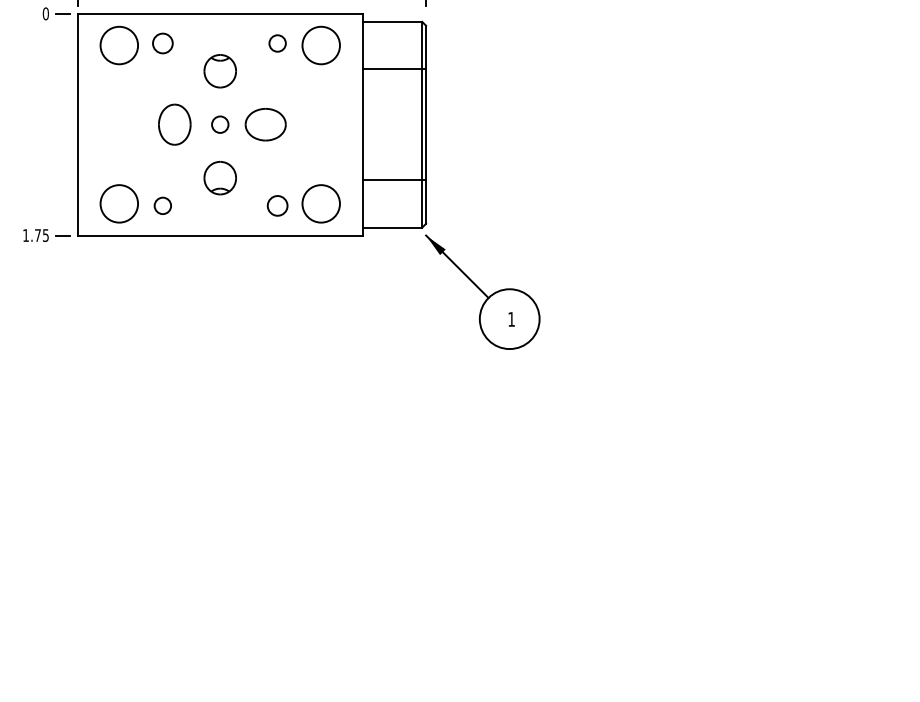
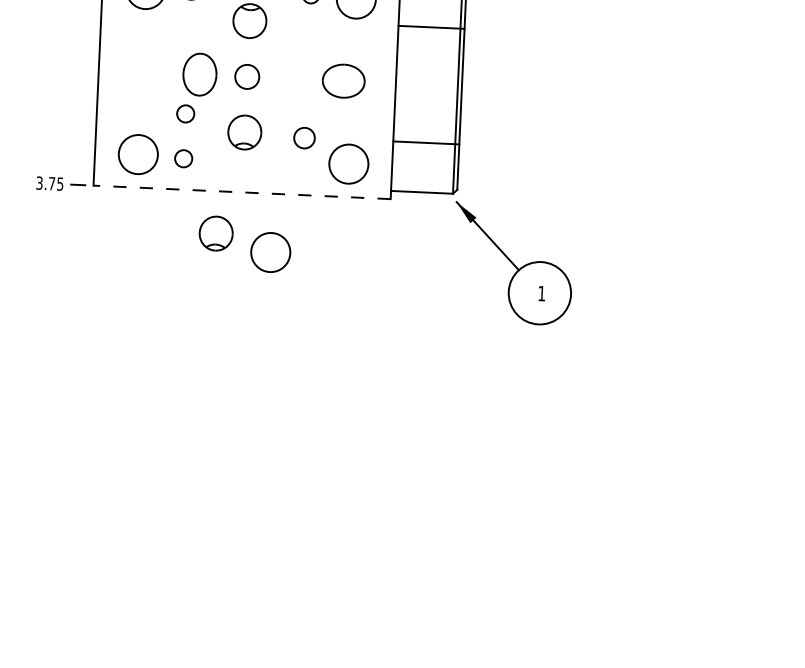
circle: (220, 124) -> (247, 76), size x1.4
part: (265, 124) -> (343, 80), moved
circle: (162, 162) -> (185, 113), added
circle: (277, 205) -> (304, 137), moved
text: (25, 235) -> (39, 183), 1.75 -> 3.75
line: (220, 235) -> (242, 192), solid -> dashed
part: (196, 276) -> (215, 233), added
circle: (249, 291) -> (269, 252), added

